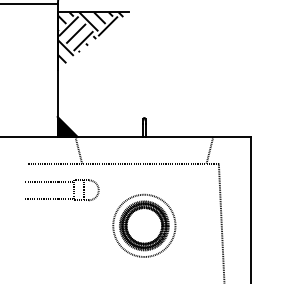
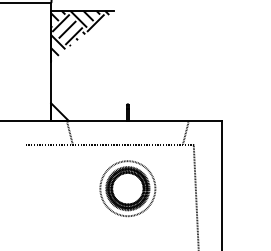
fill: (67, 127) -> (59, 112), removed
part: (61, 182) -> (54, 161), removed
part: (143, 225) -> (127, 188), moved

